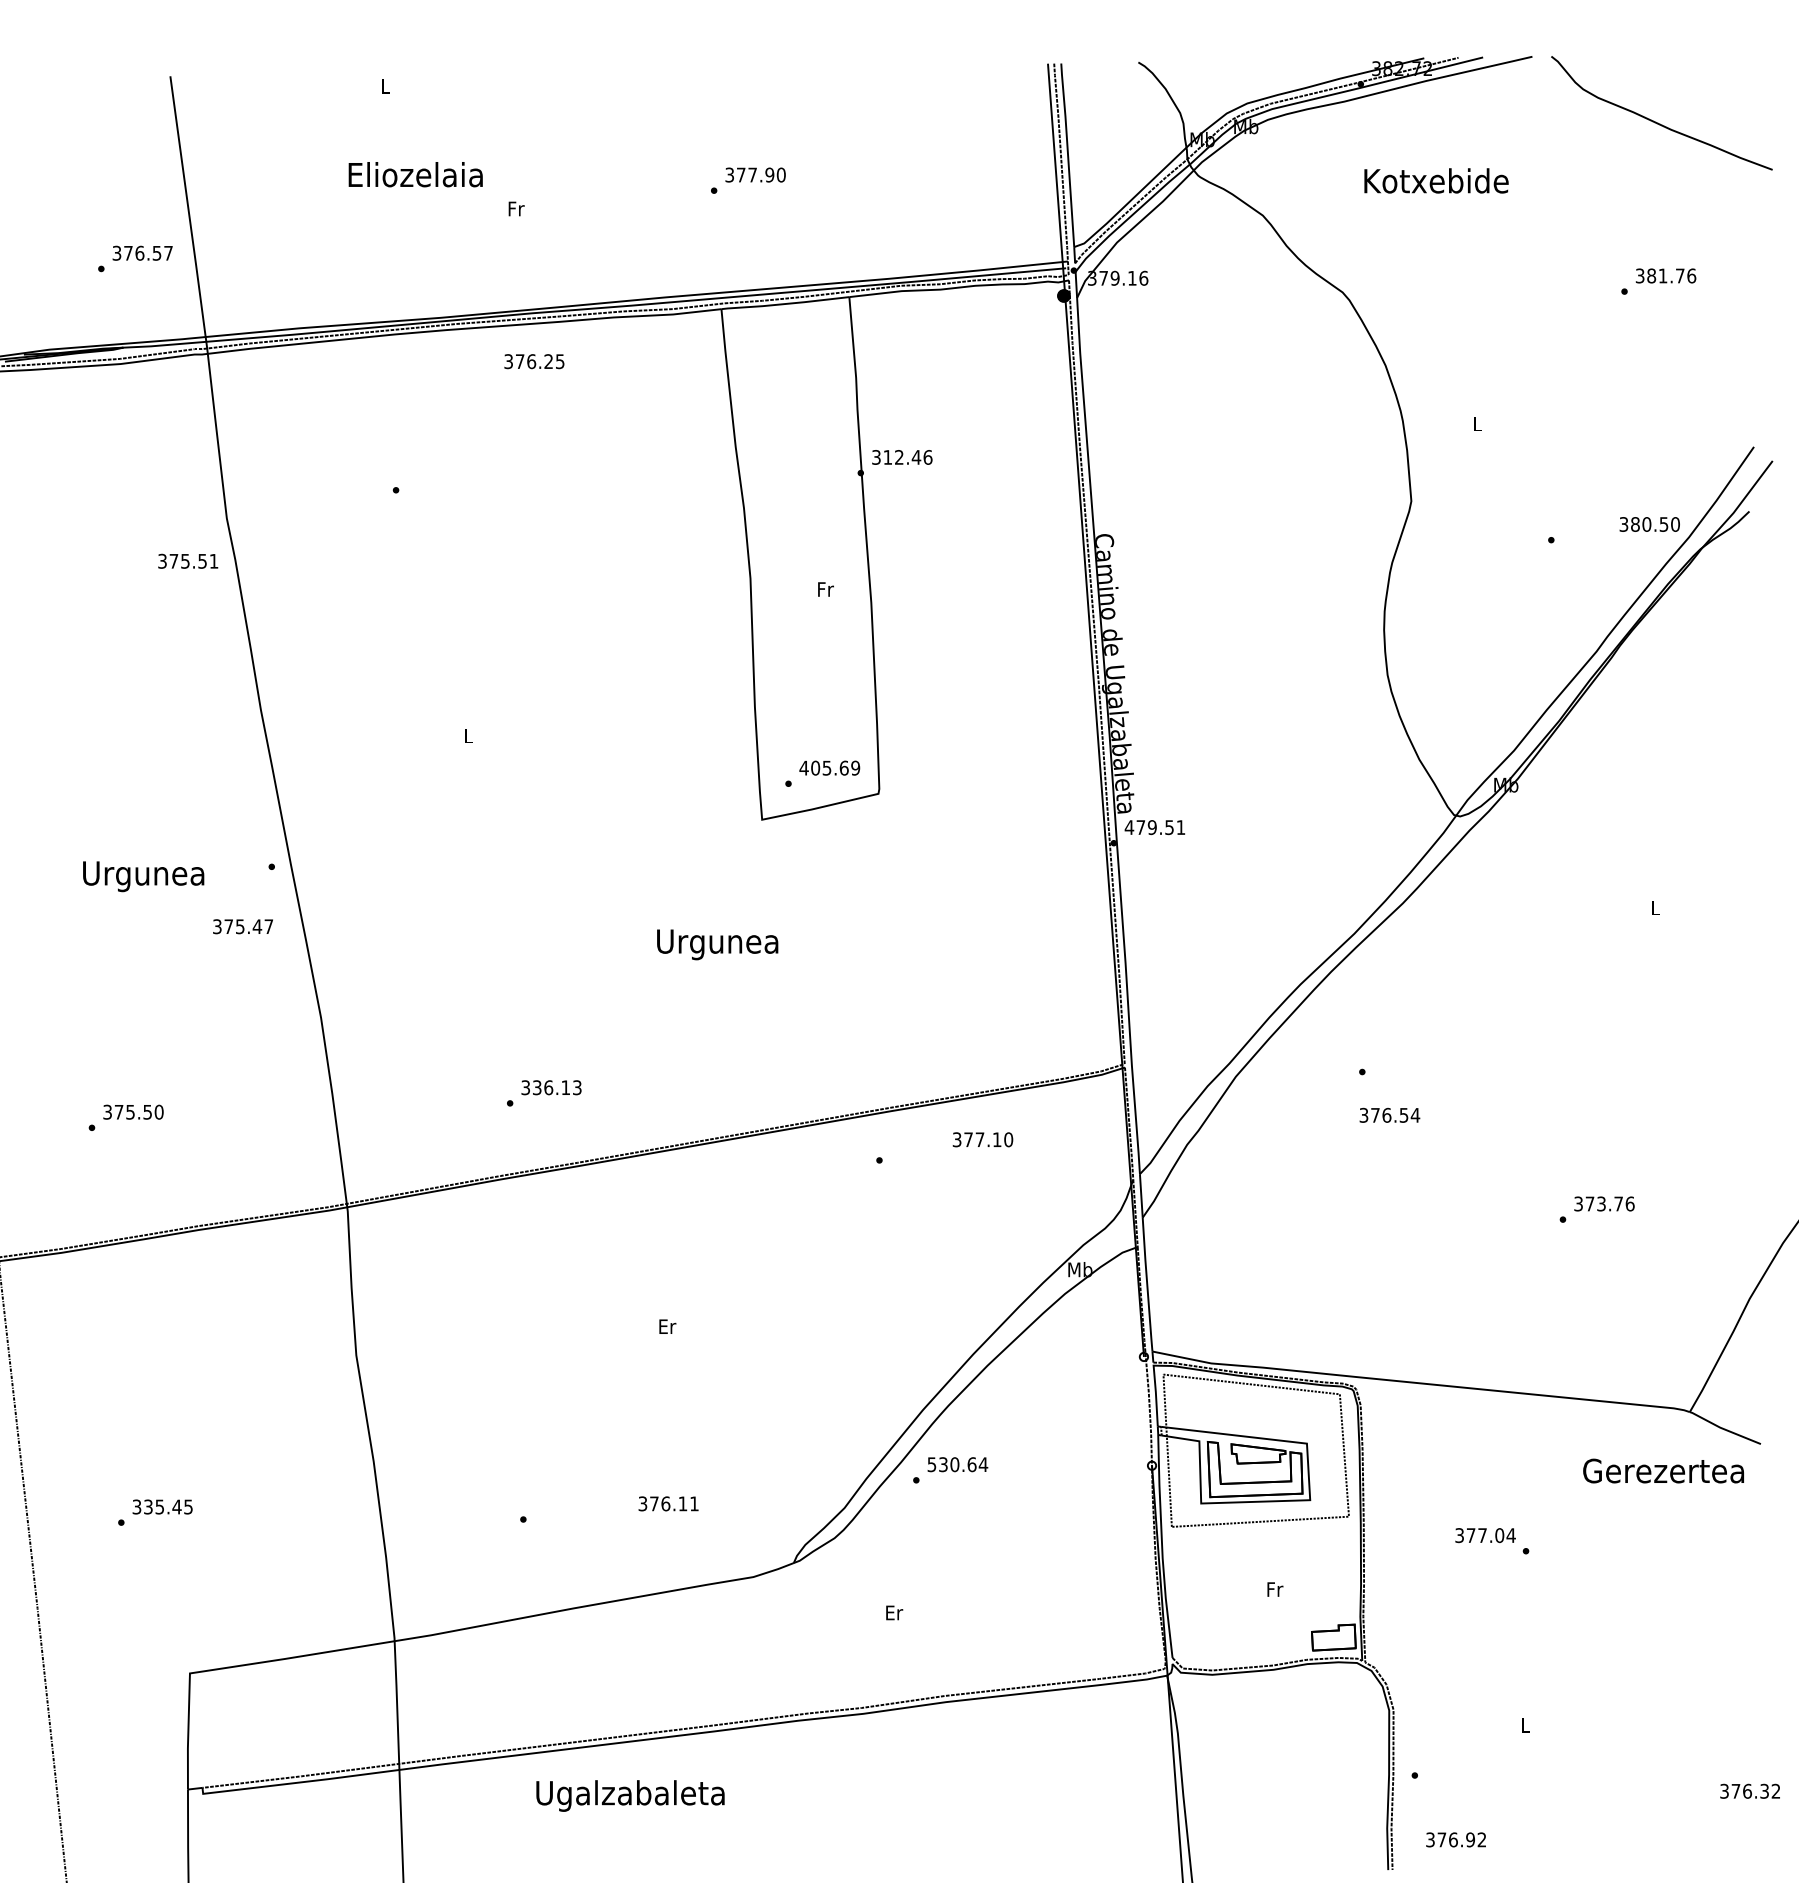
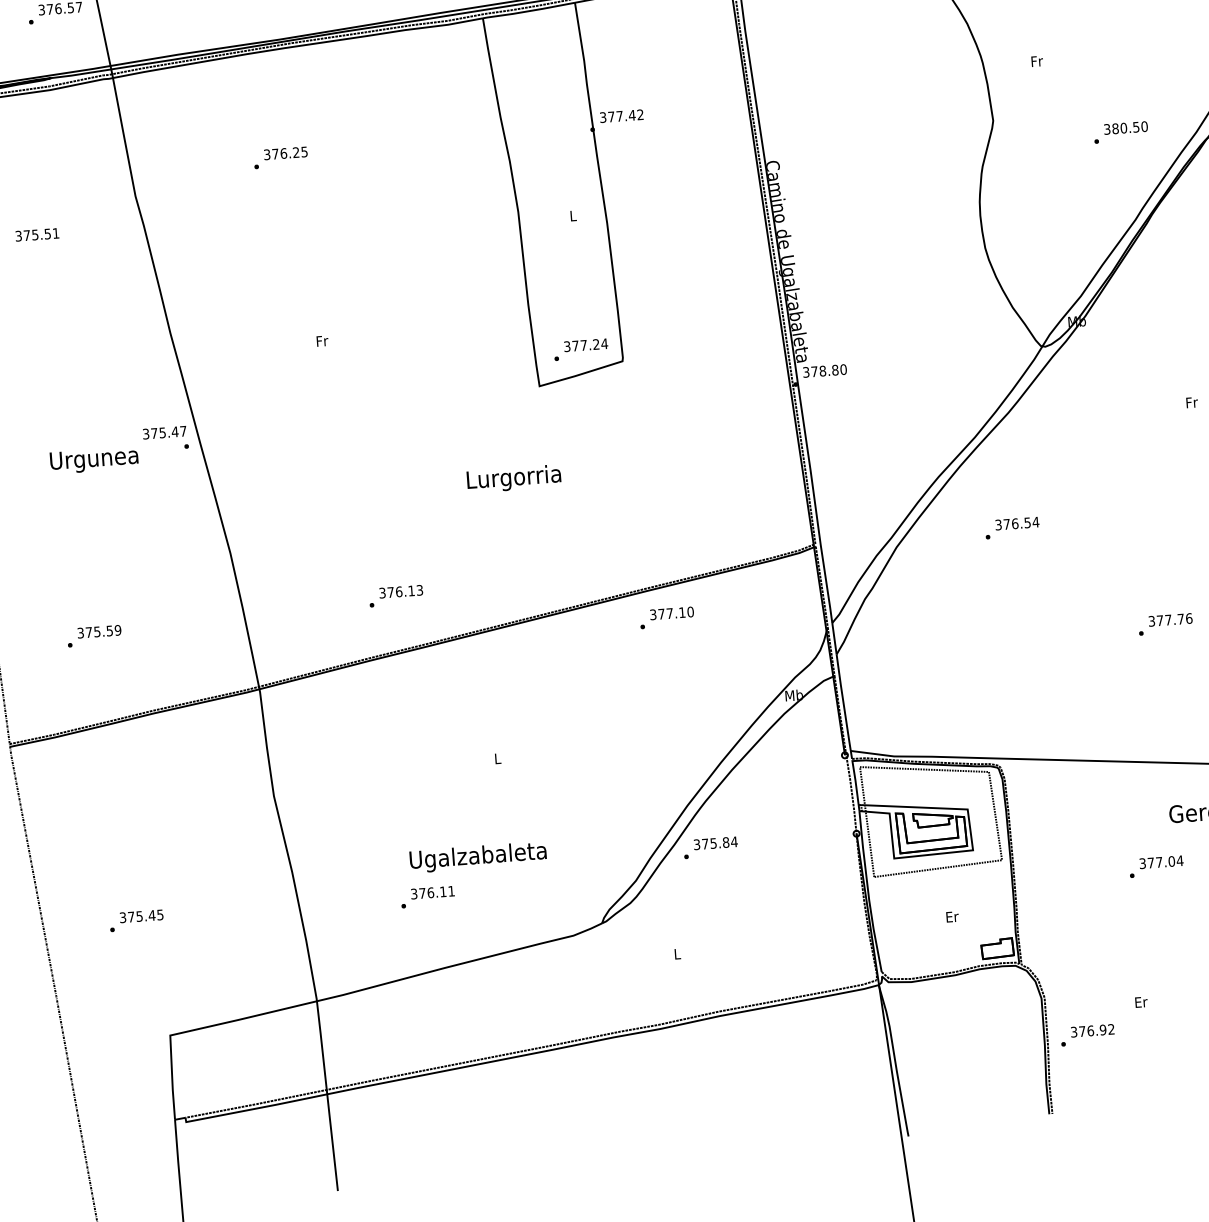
text: (534, 361) -> (285, 153), moved
text: (1477, 423) -> (1037, 60), L -> Fr
text: (907, 457) -> (625, 115), 312.46 -> 377.42
text: (1649, 524) -> (1125, 128), moved
text: (188, 560) -> (37, 234), moved
text: (825, 589) -> (573, 215), Fr -> L
text: (468, 735) -> (322, 340), L -> Fr
text: (829, 767) -> (585, 344), 405.69 -> 377.24
text: (1154, 827) -> (824, 370), 479.51 -> 378.80
text: (1656, 907) -> (1192, 402), L -> Fr
text: (242, 926) -> (164, 432), moved
text: (717, 944) -> (513, 479), Urgunea -> Lurgorria
text: (537, 1087) -> (391, 592), 336.13 -> 376.13
text: (158, 1112) -> (117, 630), 375.50 -> 375.59
text: (1389, 1114) -> (1017, 523), moved
text: (982, 1139) -> (671, 613), moved
text: (1601, 1203) -> (1168, 619), 373.76 -> 377.76
text: (667, 1326) -> (497, 758), Er -> L
text: (952, 1464) -> (711, 843), 530.64 -> 375.84
text: (668, 1503) -> (432, 892), moved
text: (148, 1506) -> (131, 916), 335.45 -> 375.45
text: (1485, 1535) -> (1161, 862), moved
text: (1275, 1589) -> (952, 916), Fr -> Er
text: (894, 1612) -> (677, 953), Er -> L
text: (1525, 1725) -> (1141, 1002), L -> Er
text: (630, 1795) -> (478, 856), moved
text: (1455, 1839) -> (1092, 1030), moved

